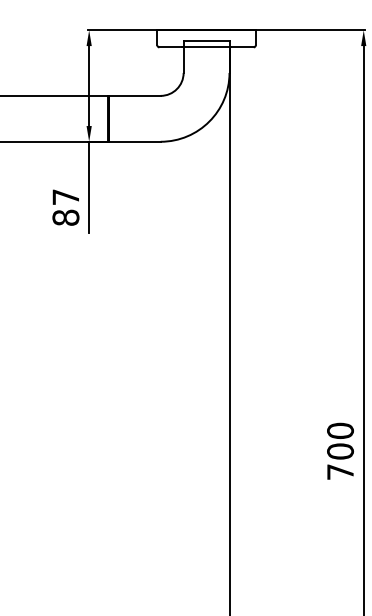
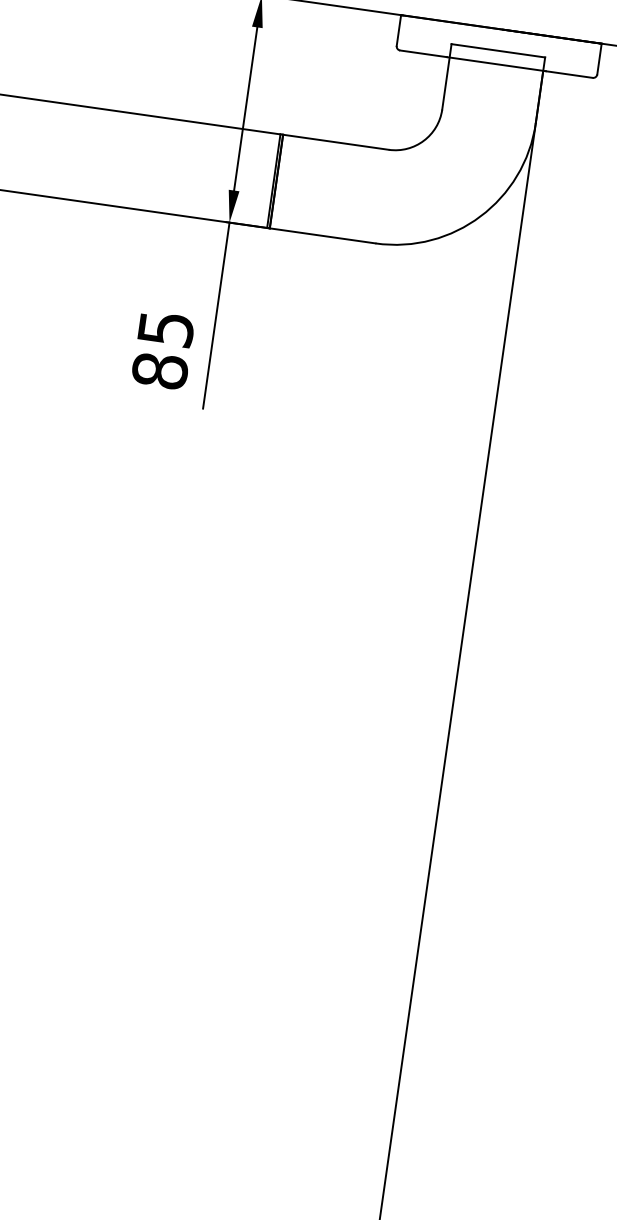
text: (65, 196) -> (165, 327), 87 -> 85

